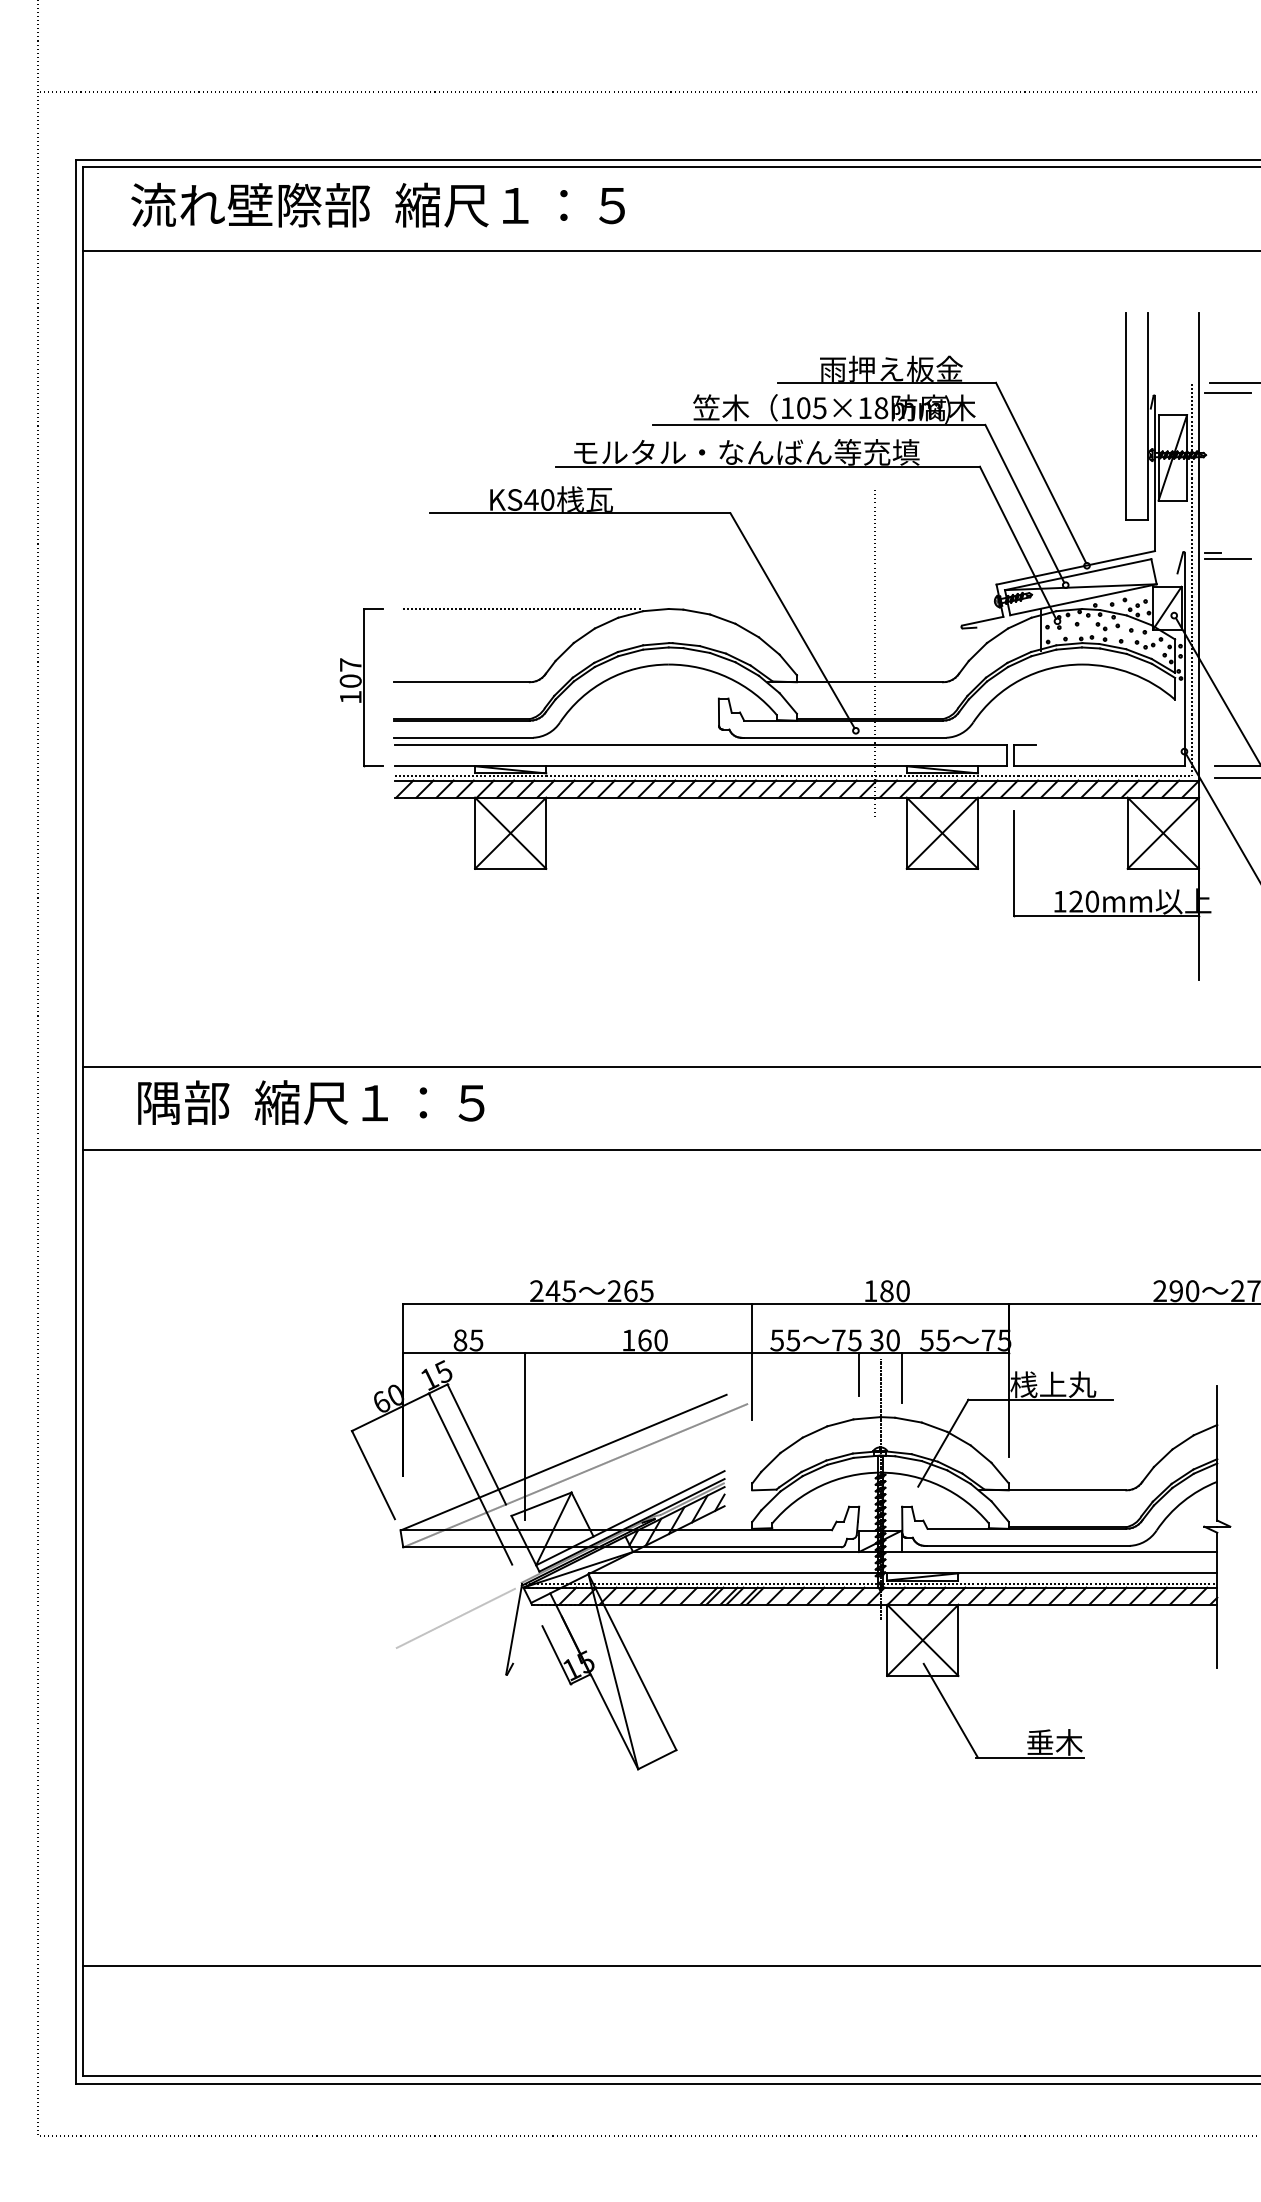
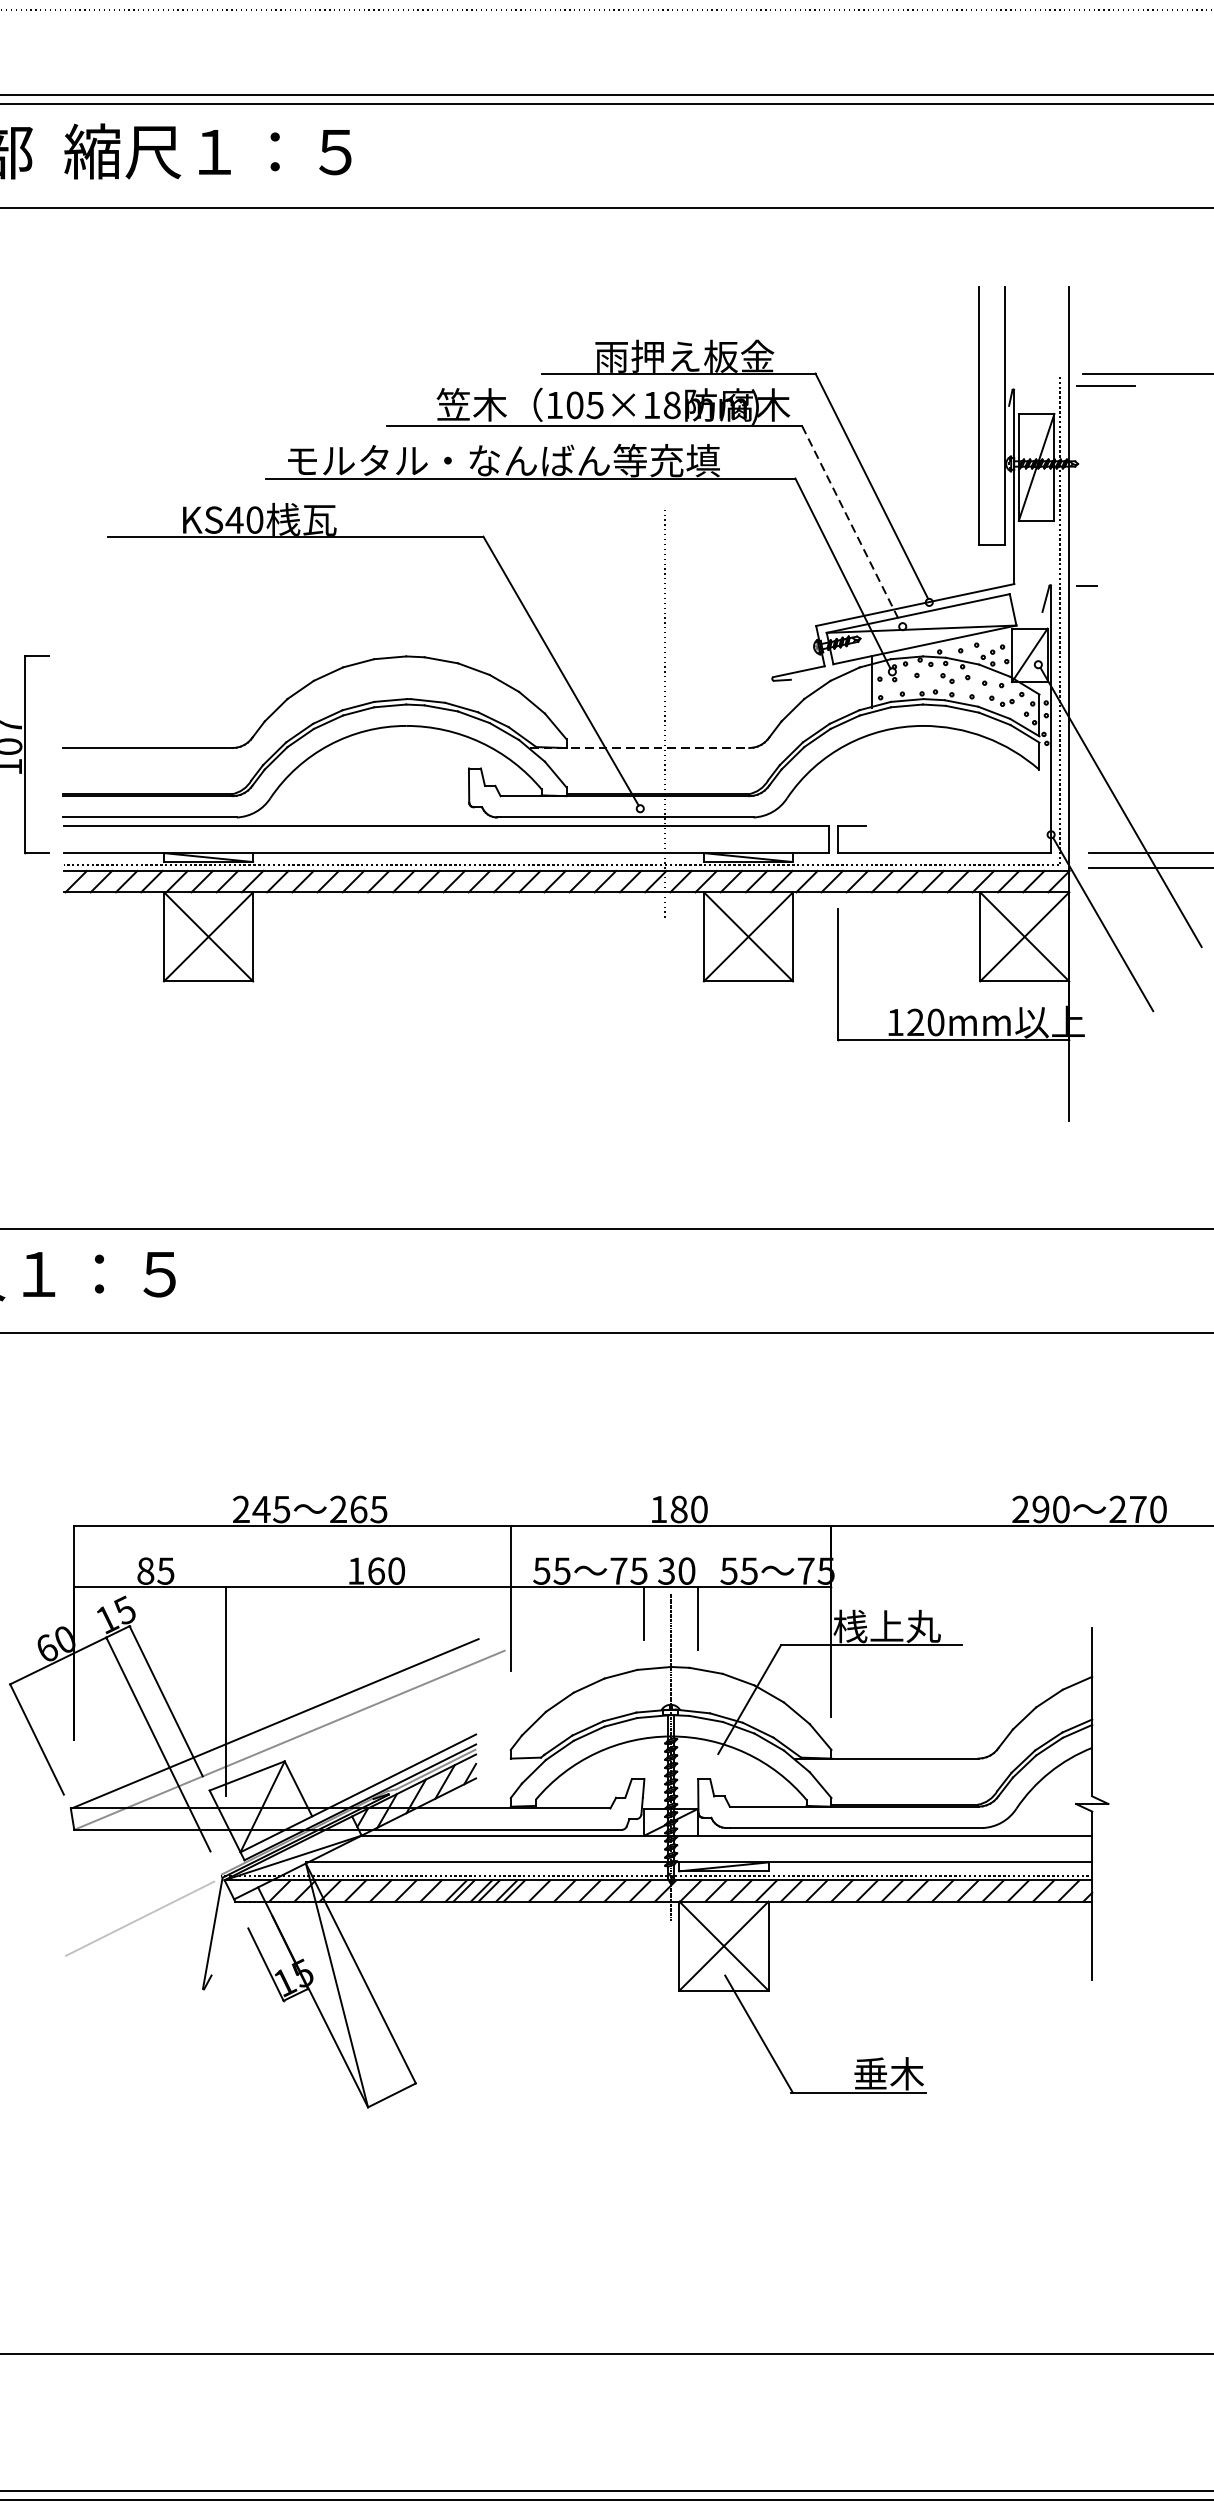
line: (1025, 504) -> (852, 525), solid -> dashed
line: (1228, 559) -> (1106, 594), removed
line: (522, 608) -> (223, 655), removed
line: (855, 682) -> (639, 748), solid -> dashed

